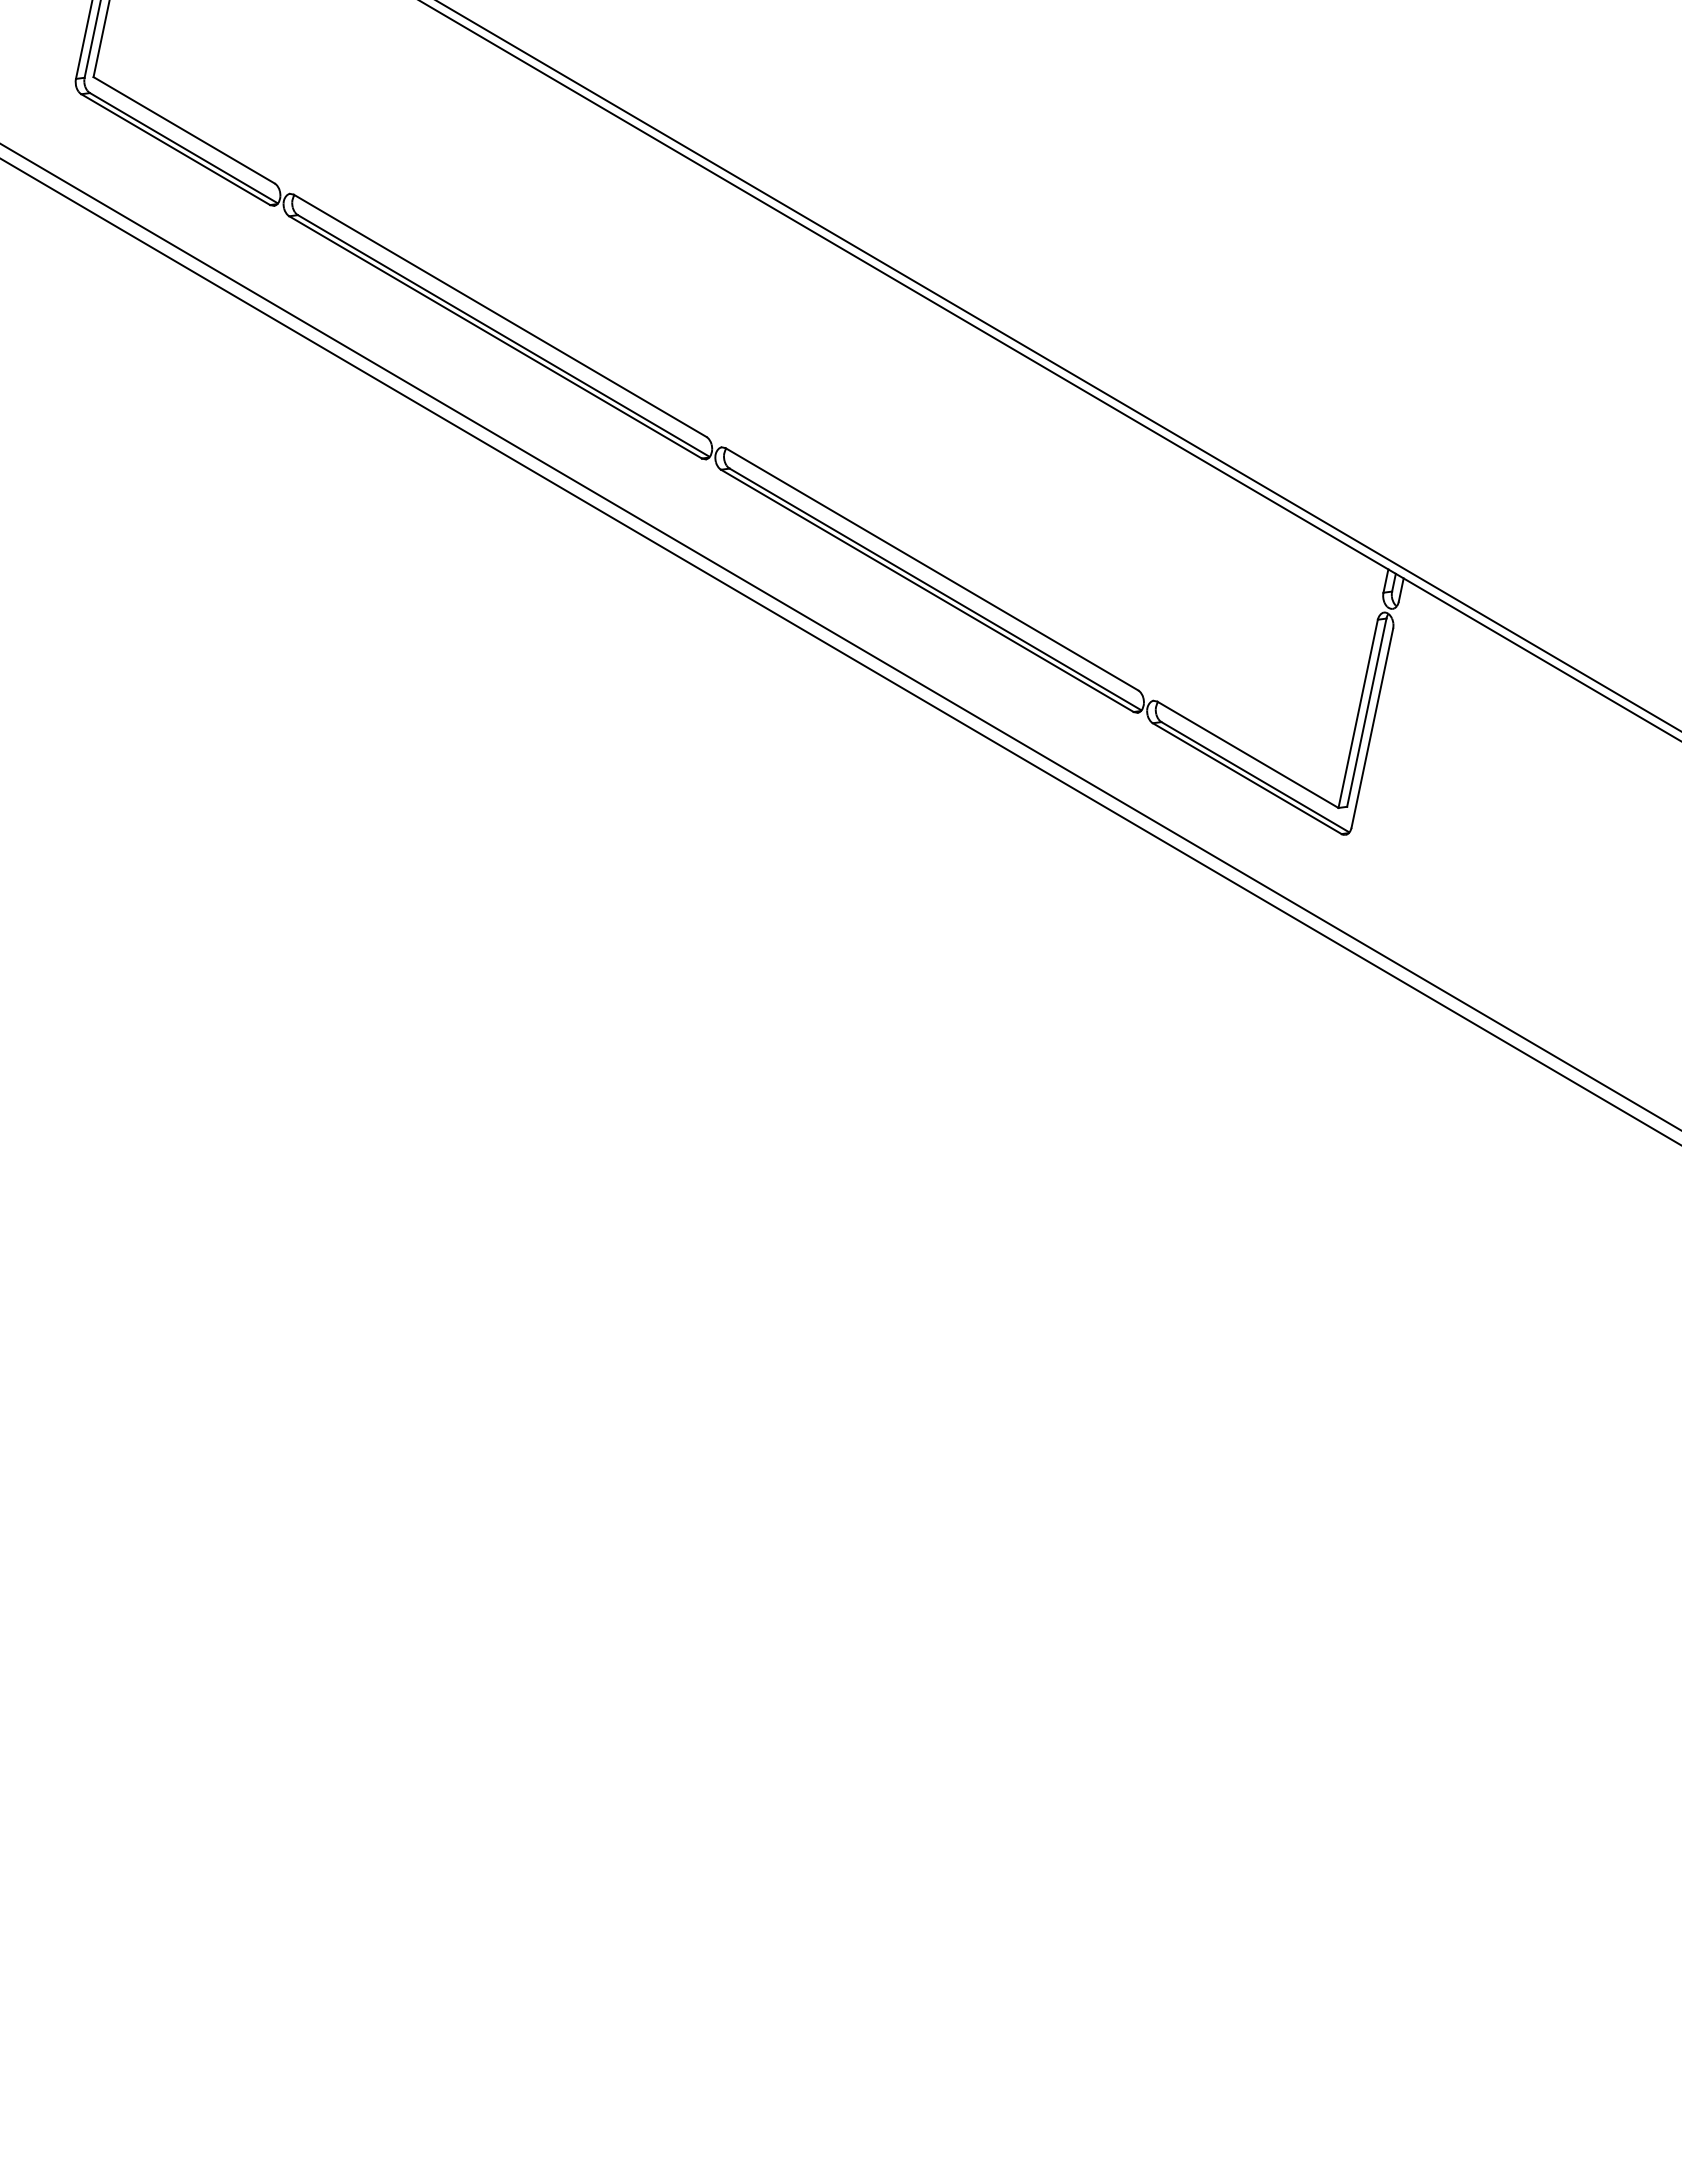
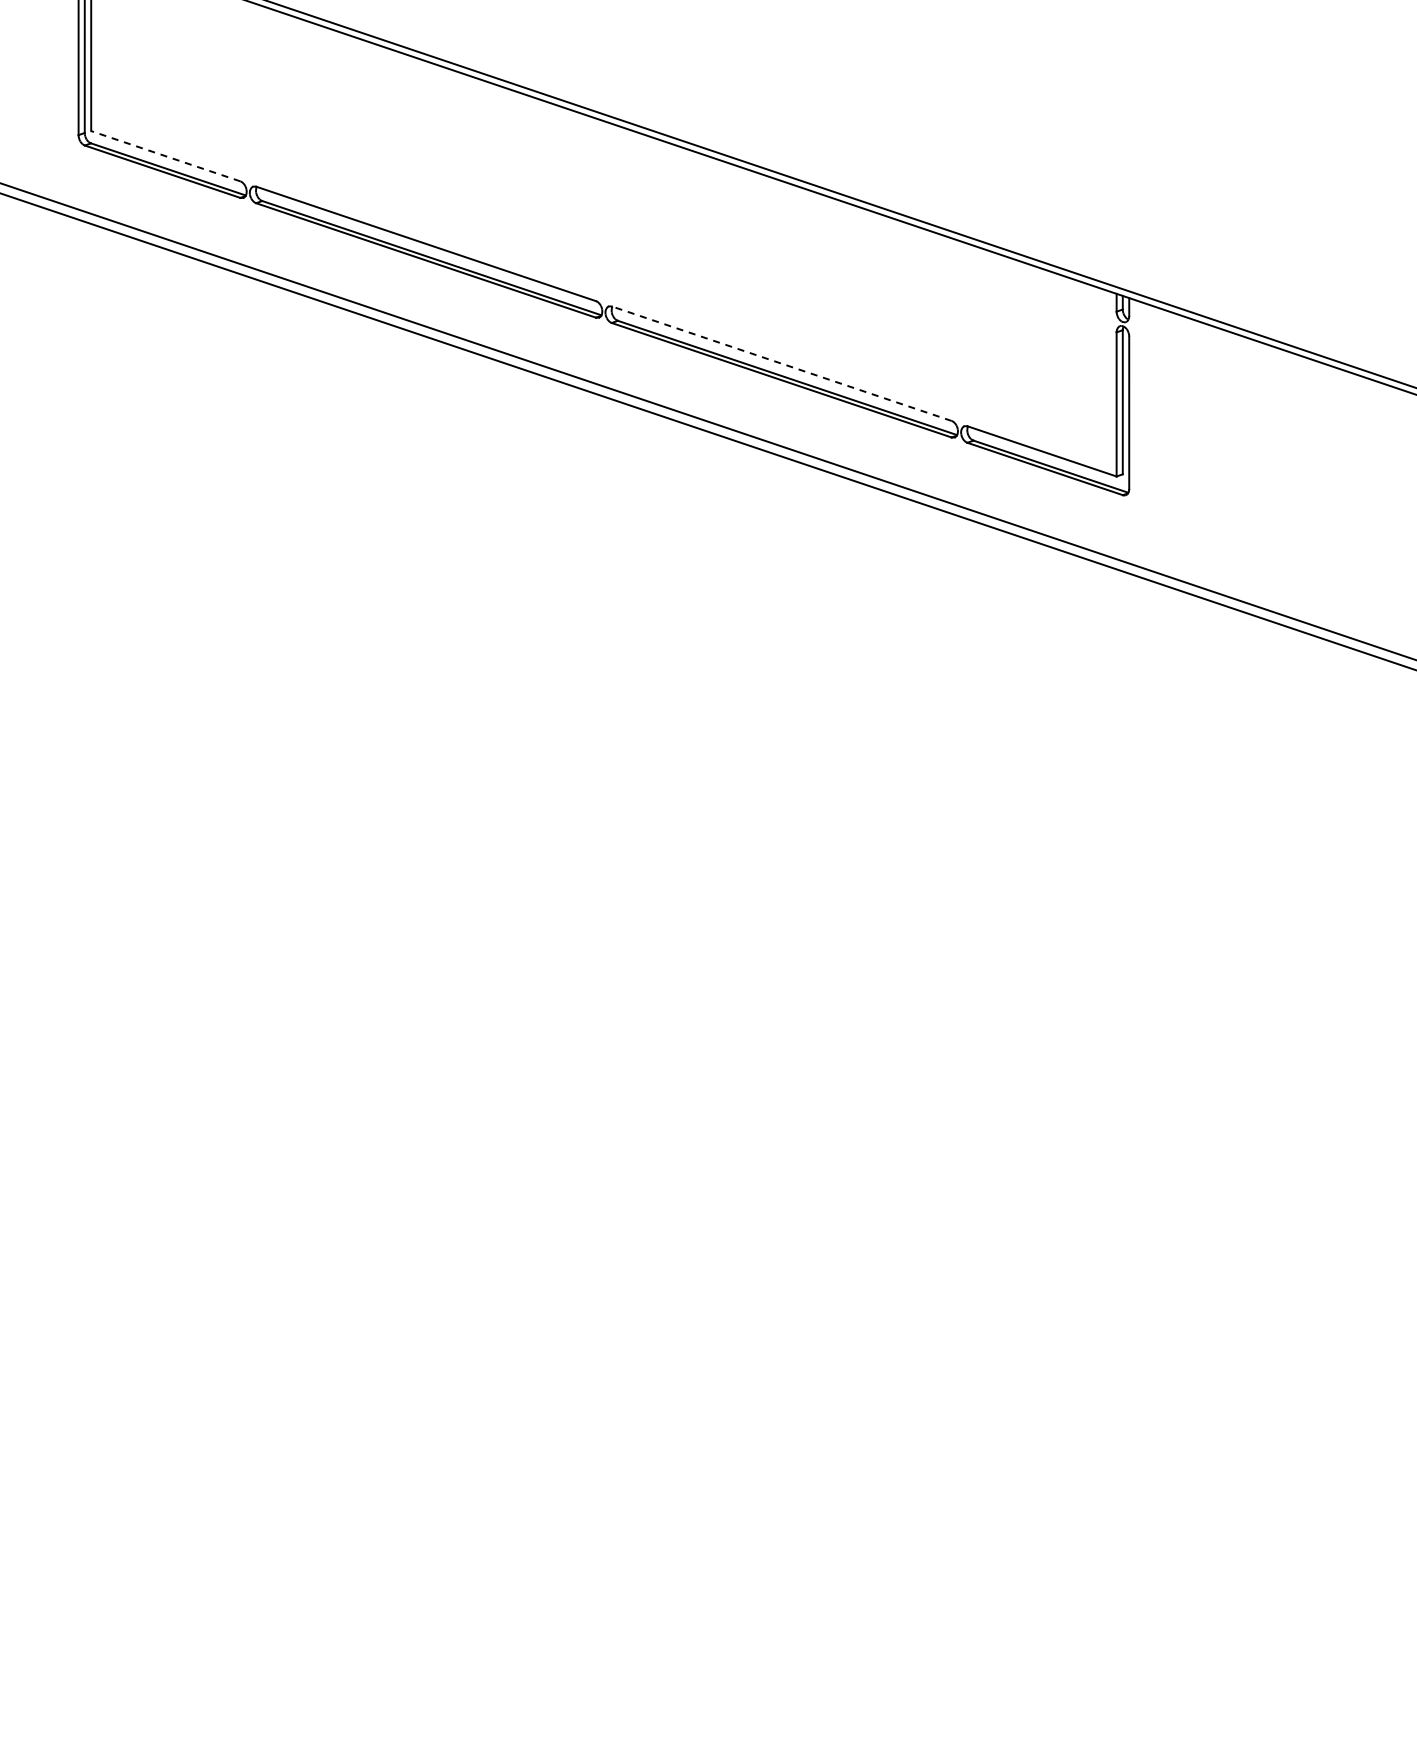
line: (183, 130) -> (165, 156), solid -> dashed
line: (931, 568) -> (781, 363), solid -> dashed

